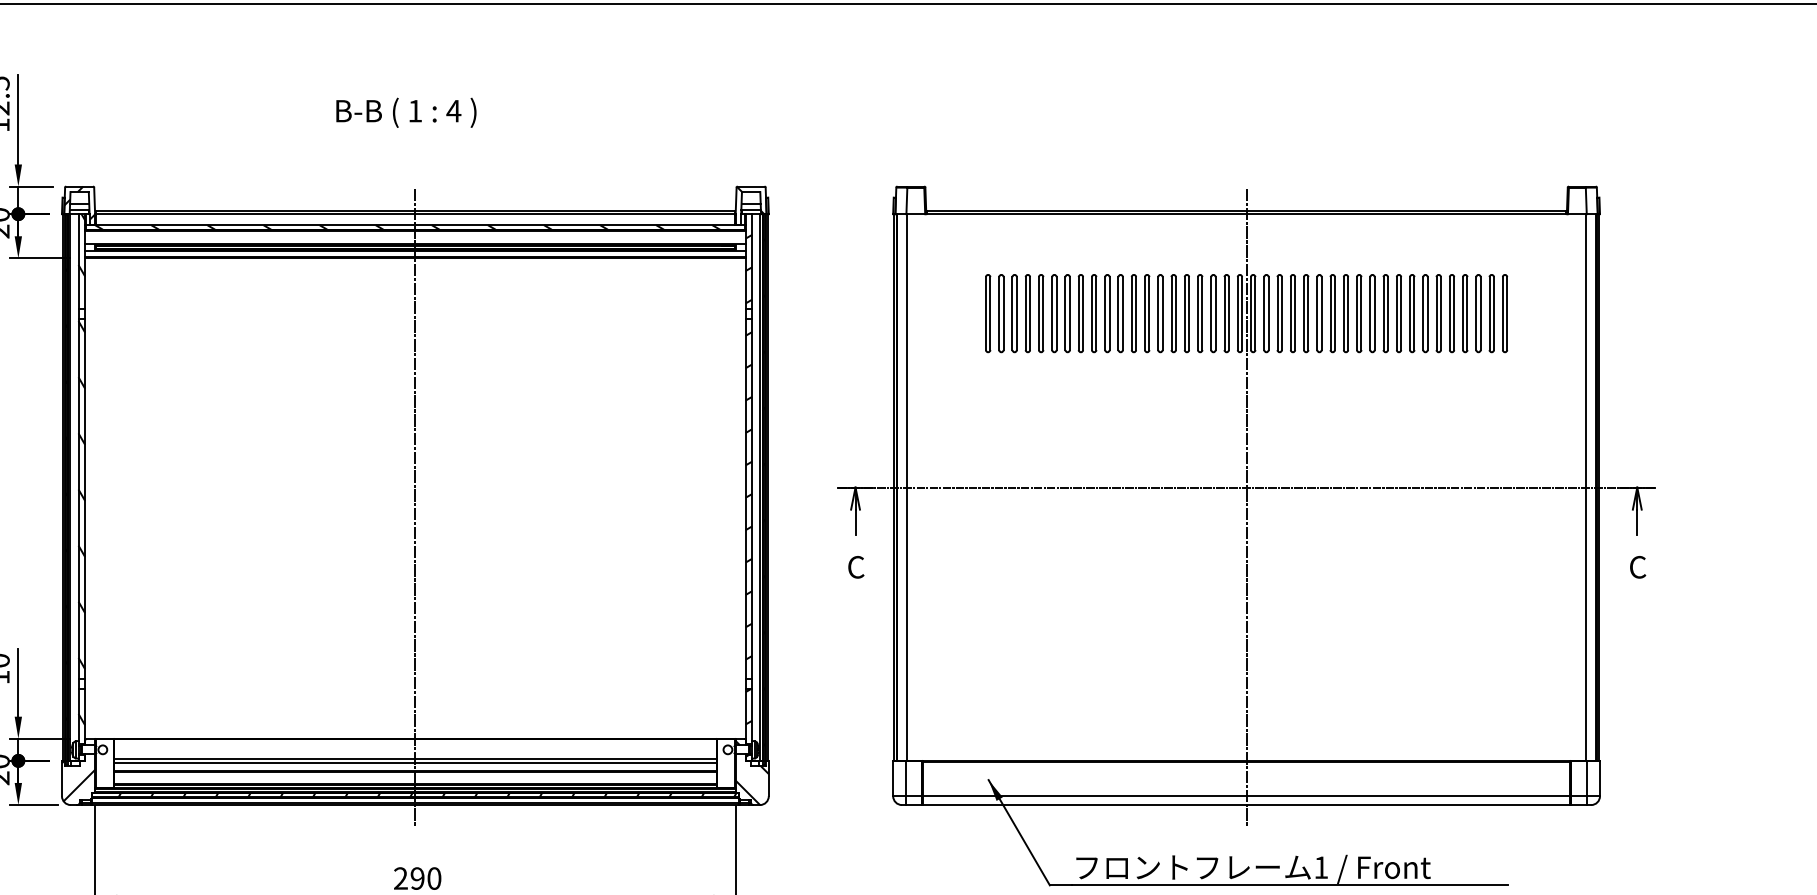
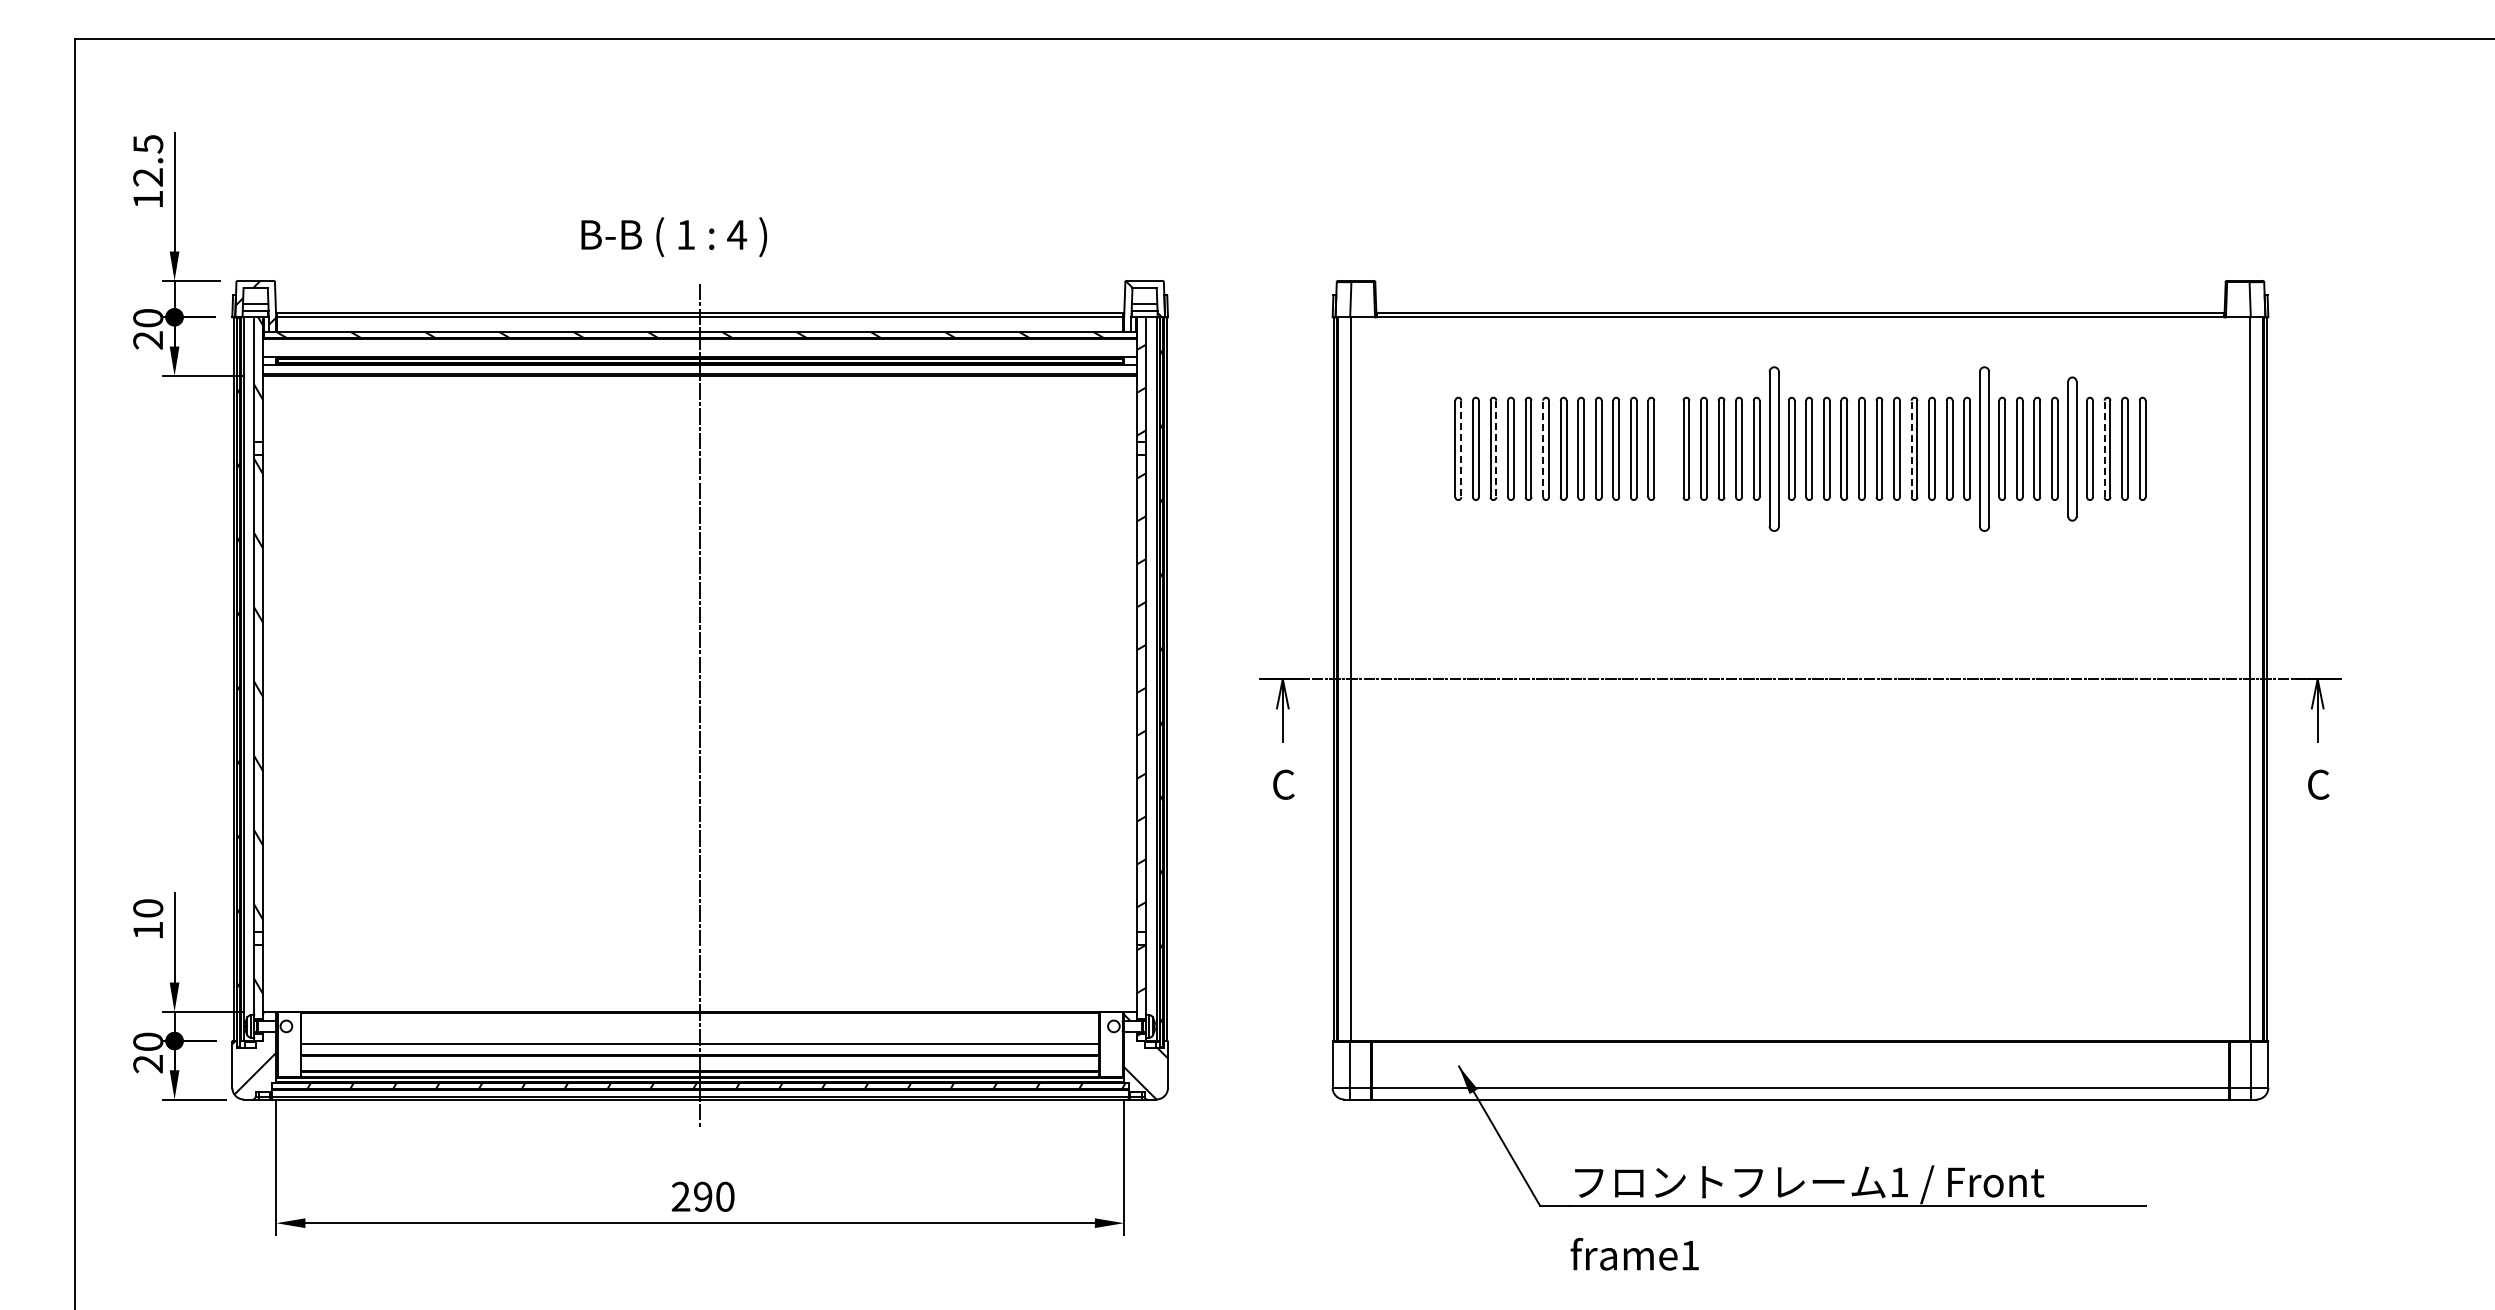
text: (405, 113) -> (673, 237), moved
line: (1052, 313) -> (1543, 448), solid -> dashed
part: (1146, 313) -> (1668, 448), removed
part: (1226, 313) -> (1773, 448), size x1.6
line: (1330, 313) -> (1911, 448), solid -> dashed
part: (1385, 313) -> (1984, 448), size x1.6
part: (1452, 313) -> (2072, 448), size x1.4
line: (1476, 313) -> (2104, 448), solid -> dashed
line: (990, 314) -> (1461, 449), solid -> dashed
line: (1016, 314) -> (1496, 449), solid -> dashed
line: (1246, 507) -> (1800, 705), removed
line: (415, 758) -> (700, 1038), removed

